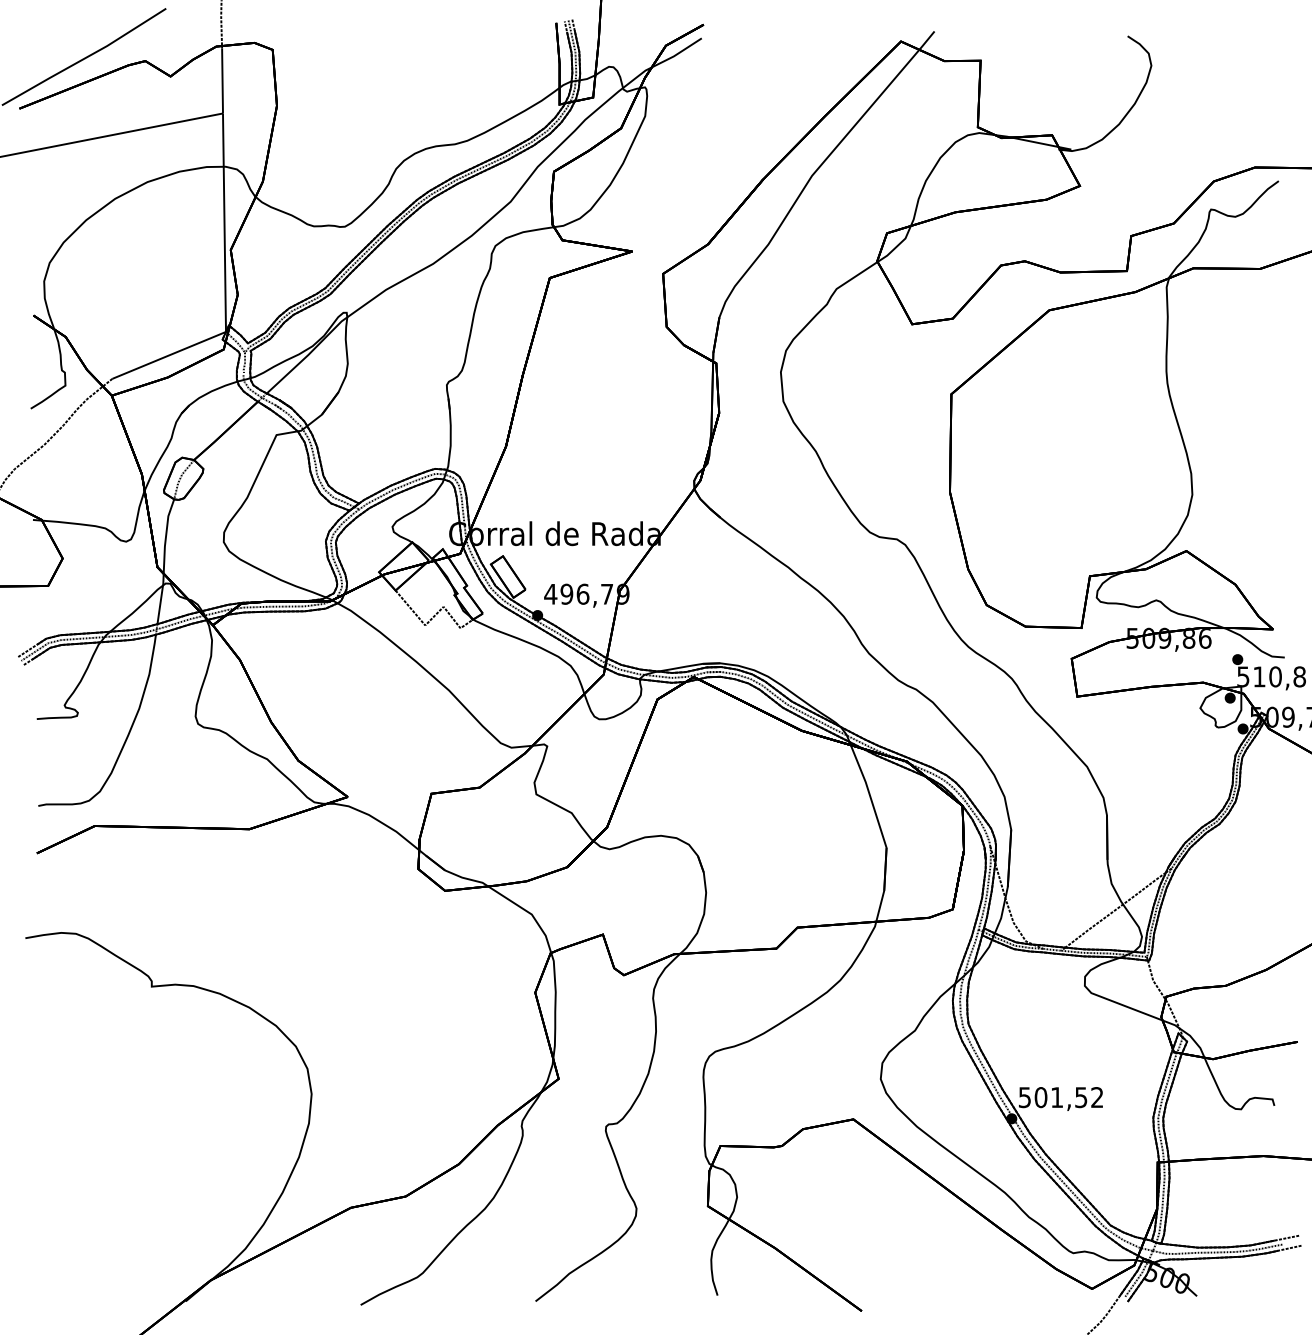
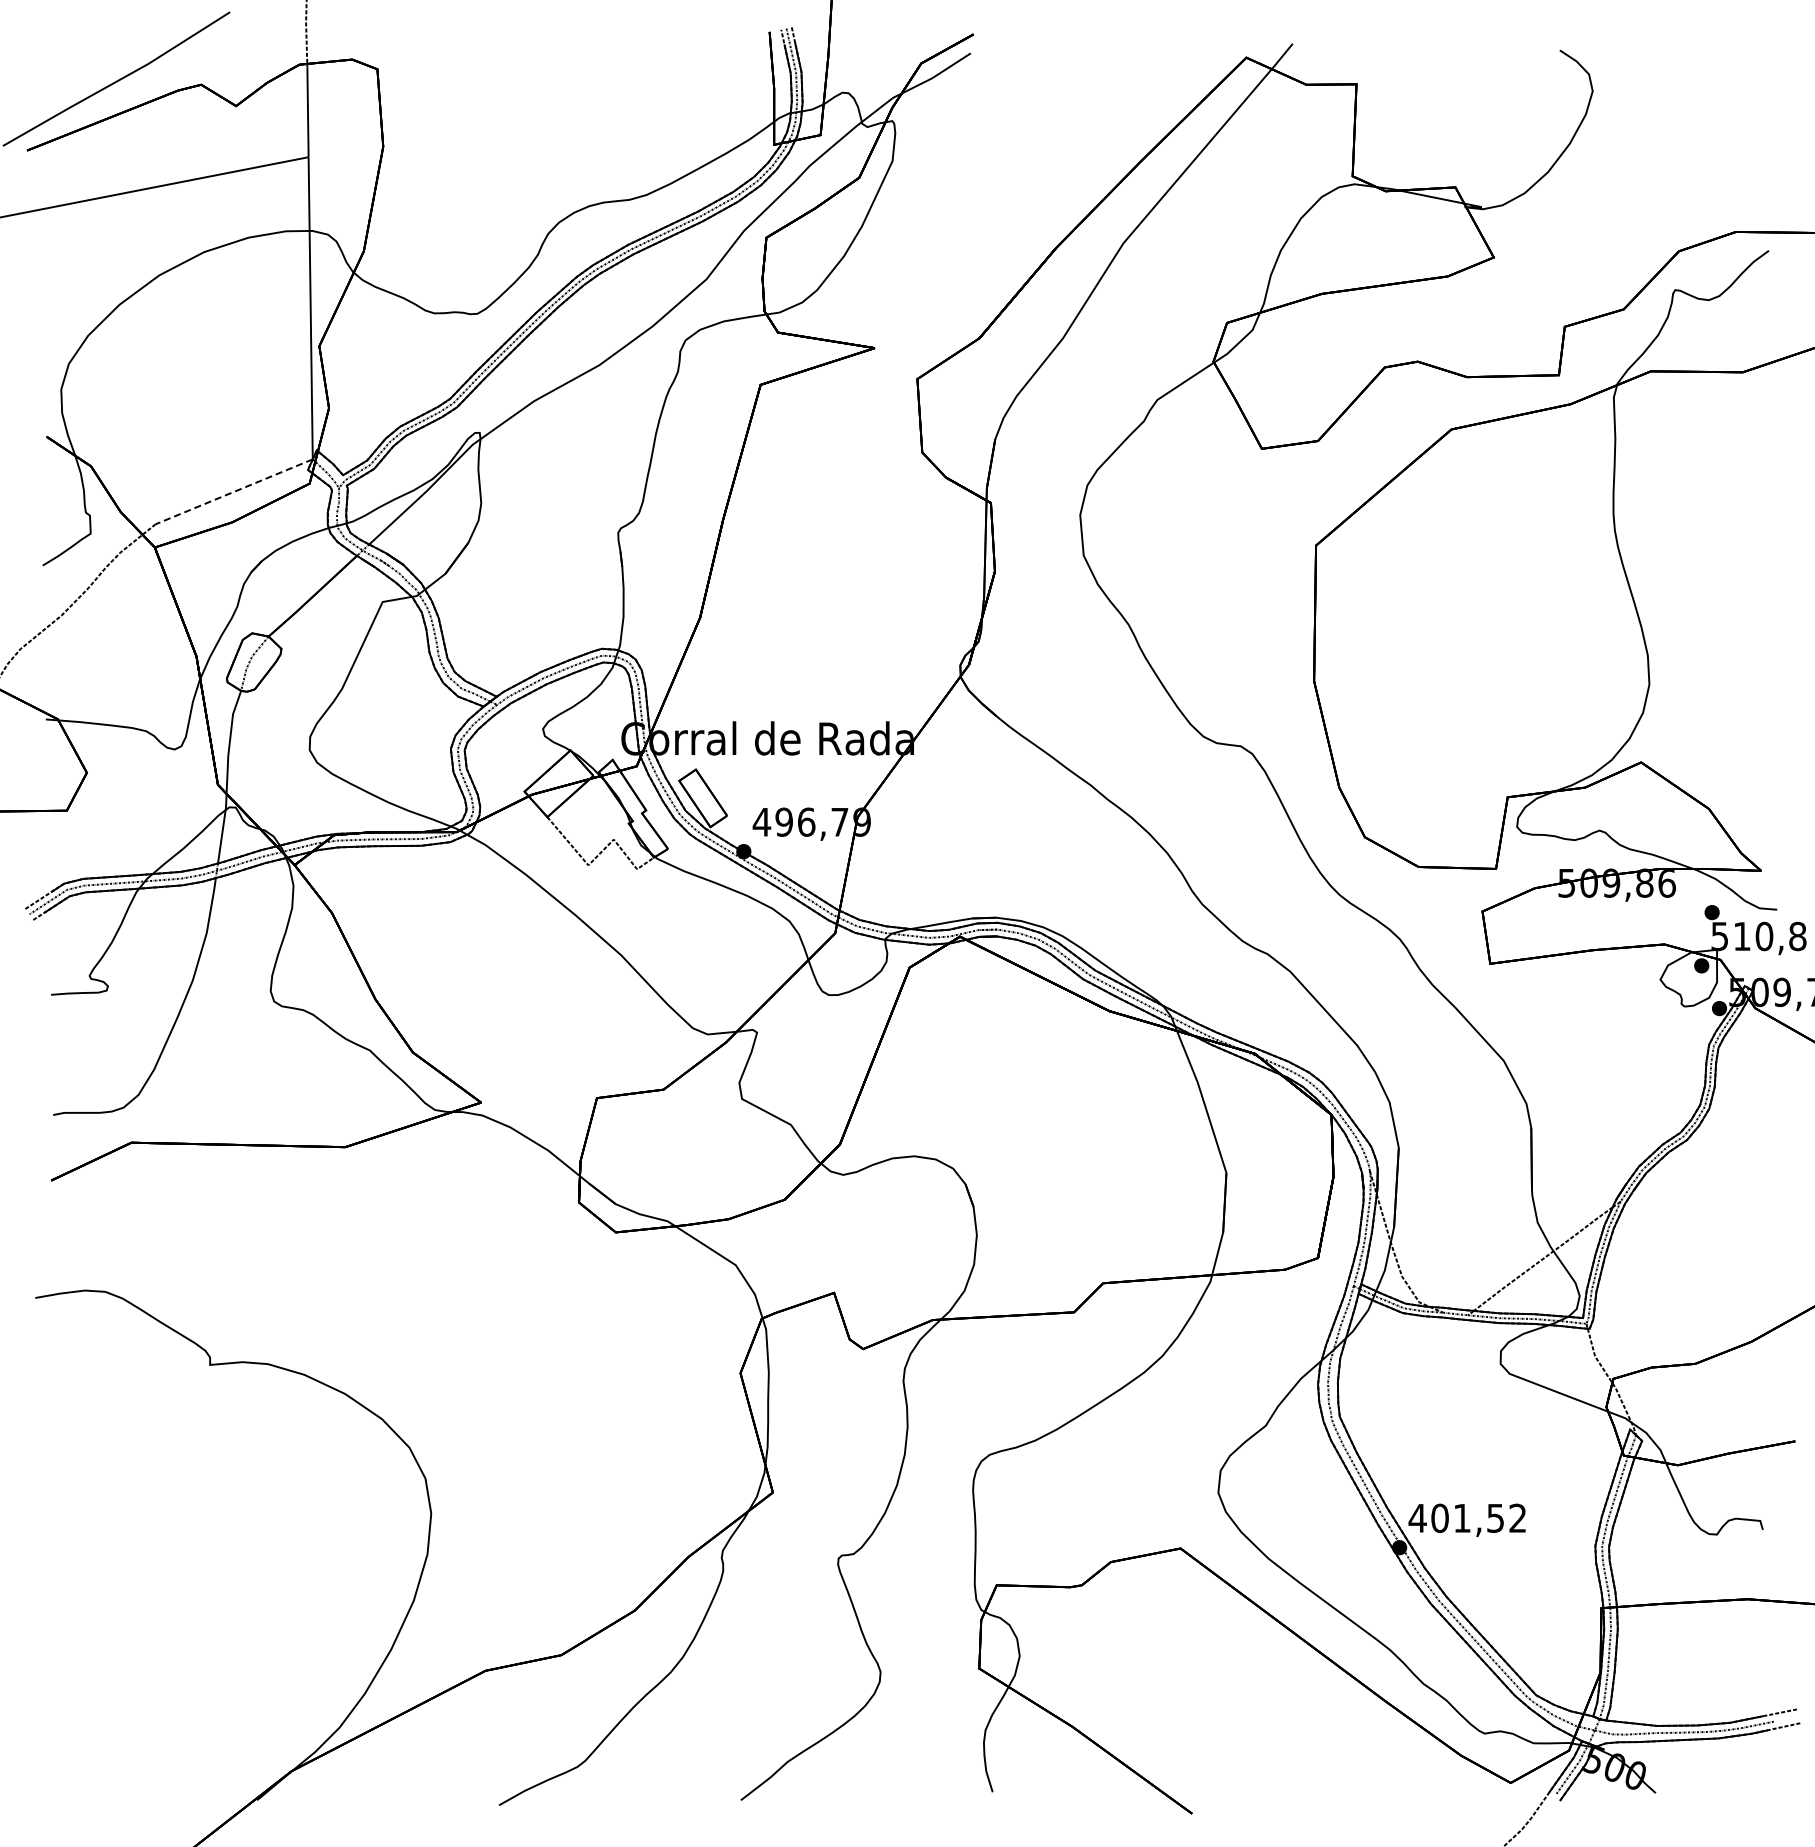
line: (168, 355) -> (233, 492), solid -> dashed
text: (1024, 1097) -> (1417, 1518), 501,52 -> 401,52

